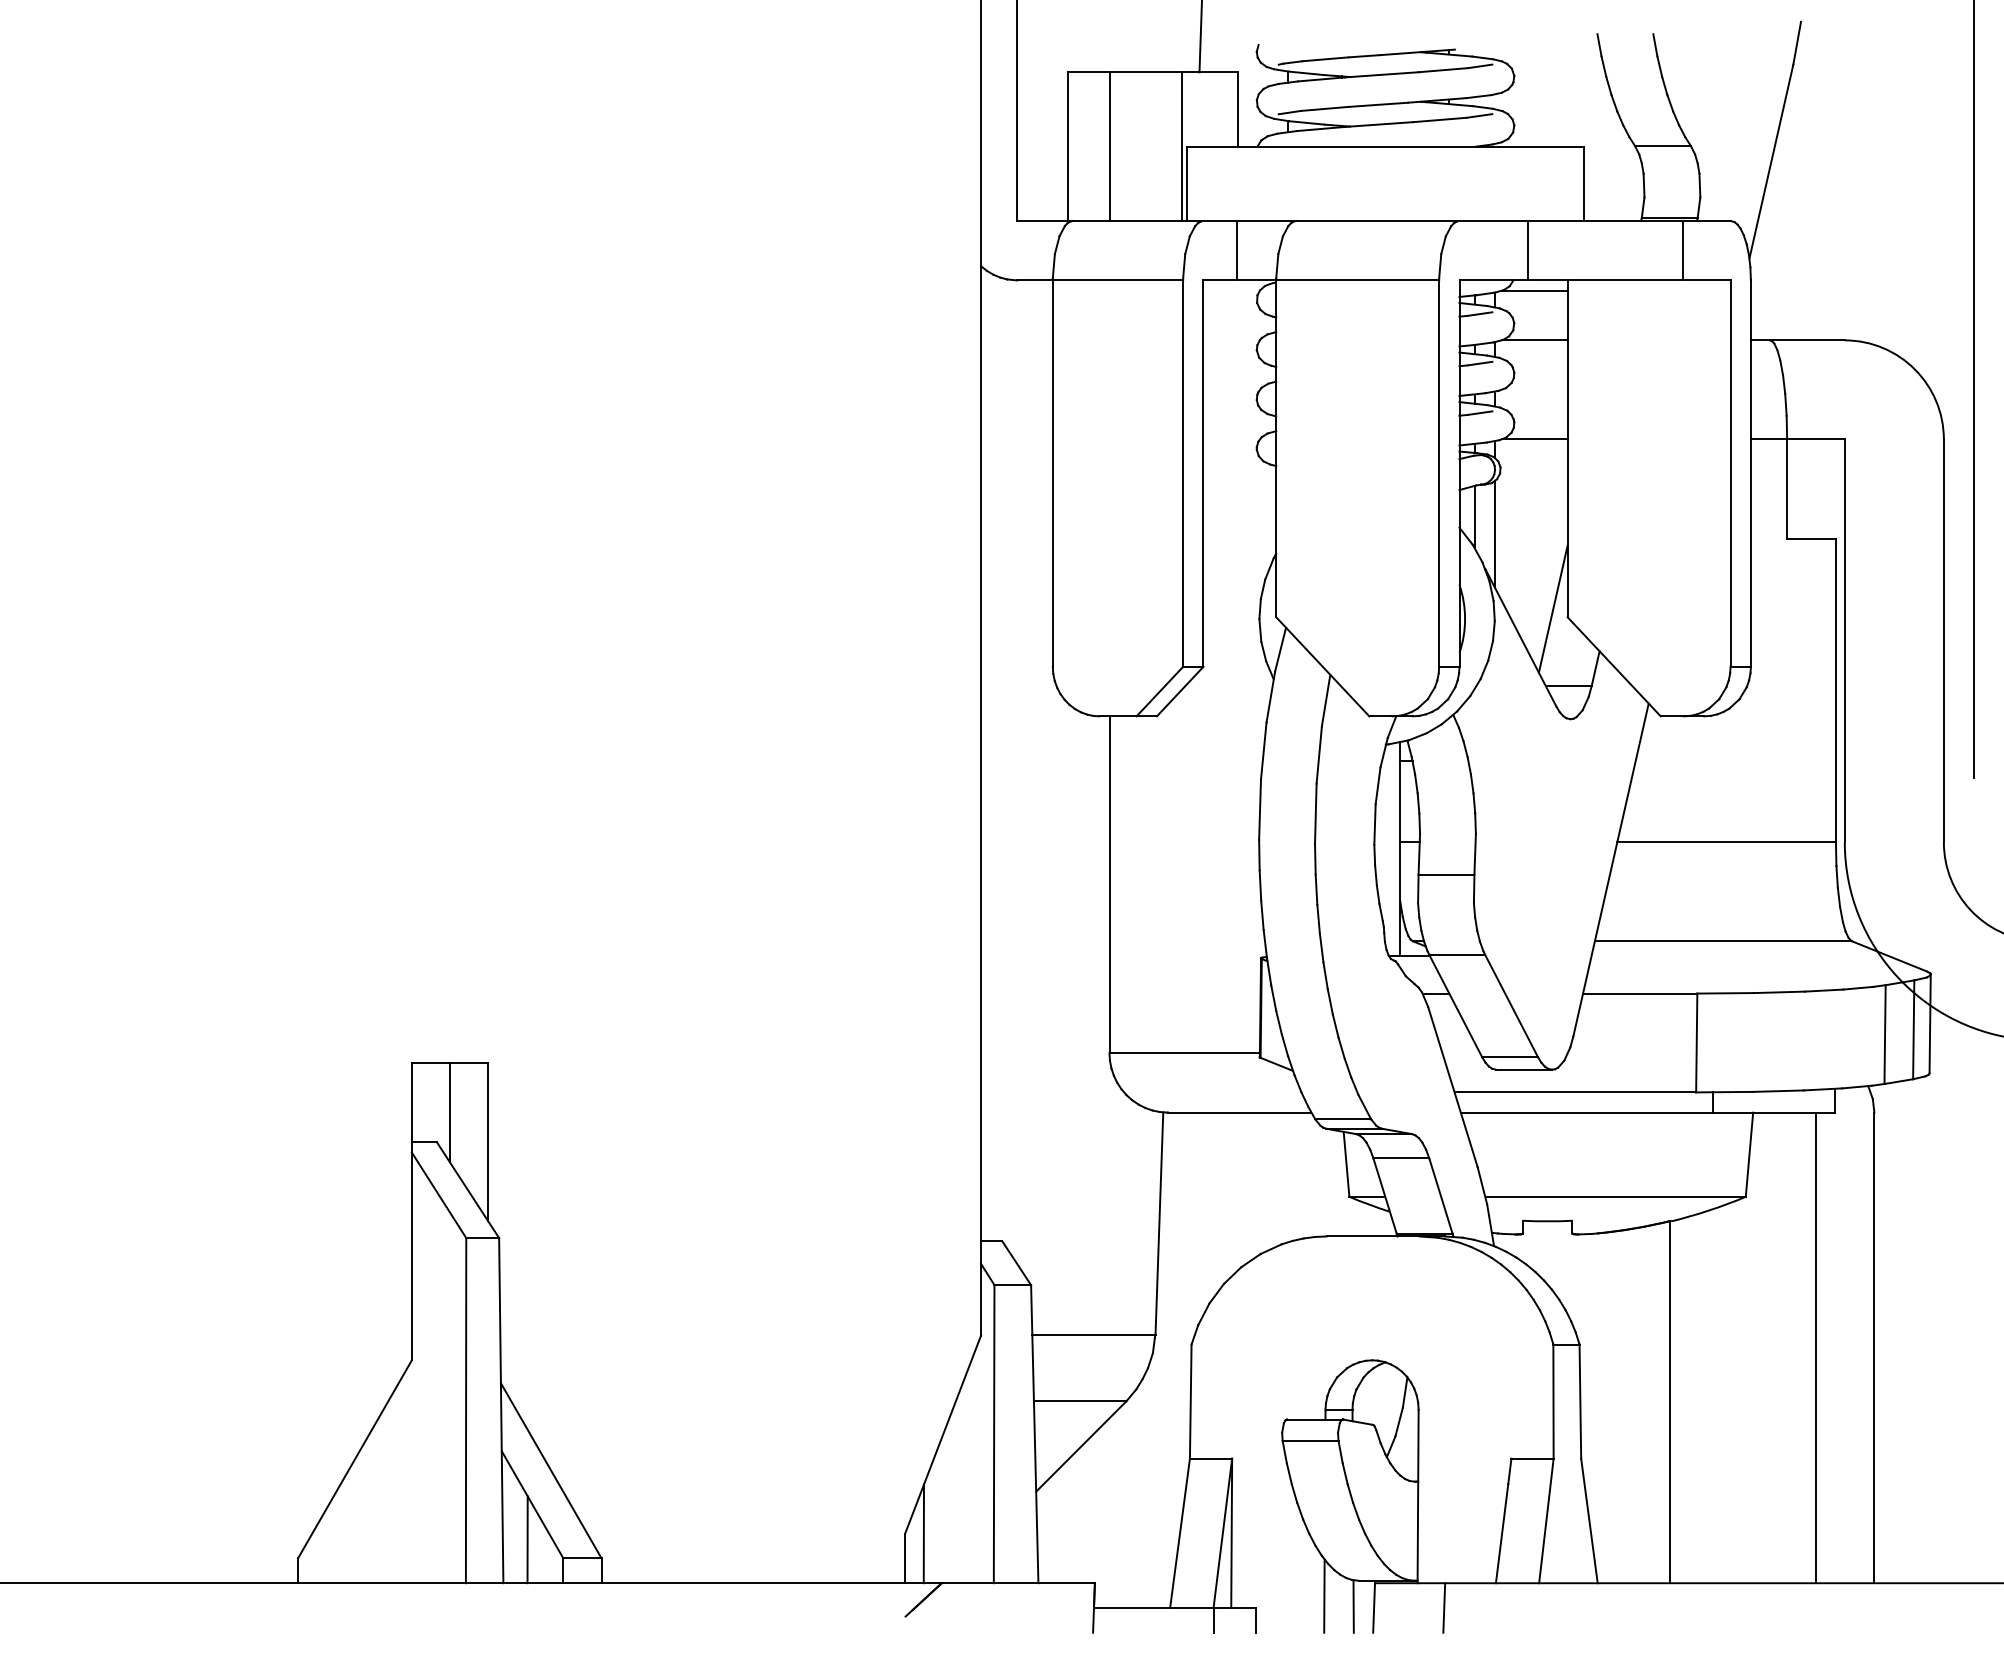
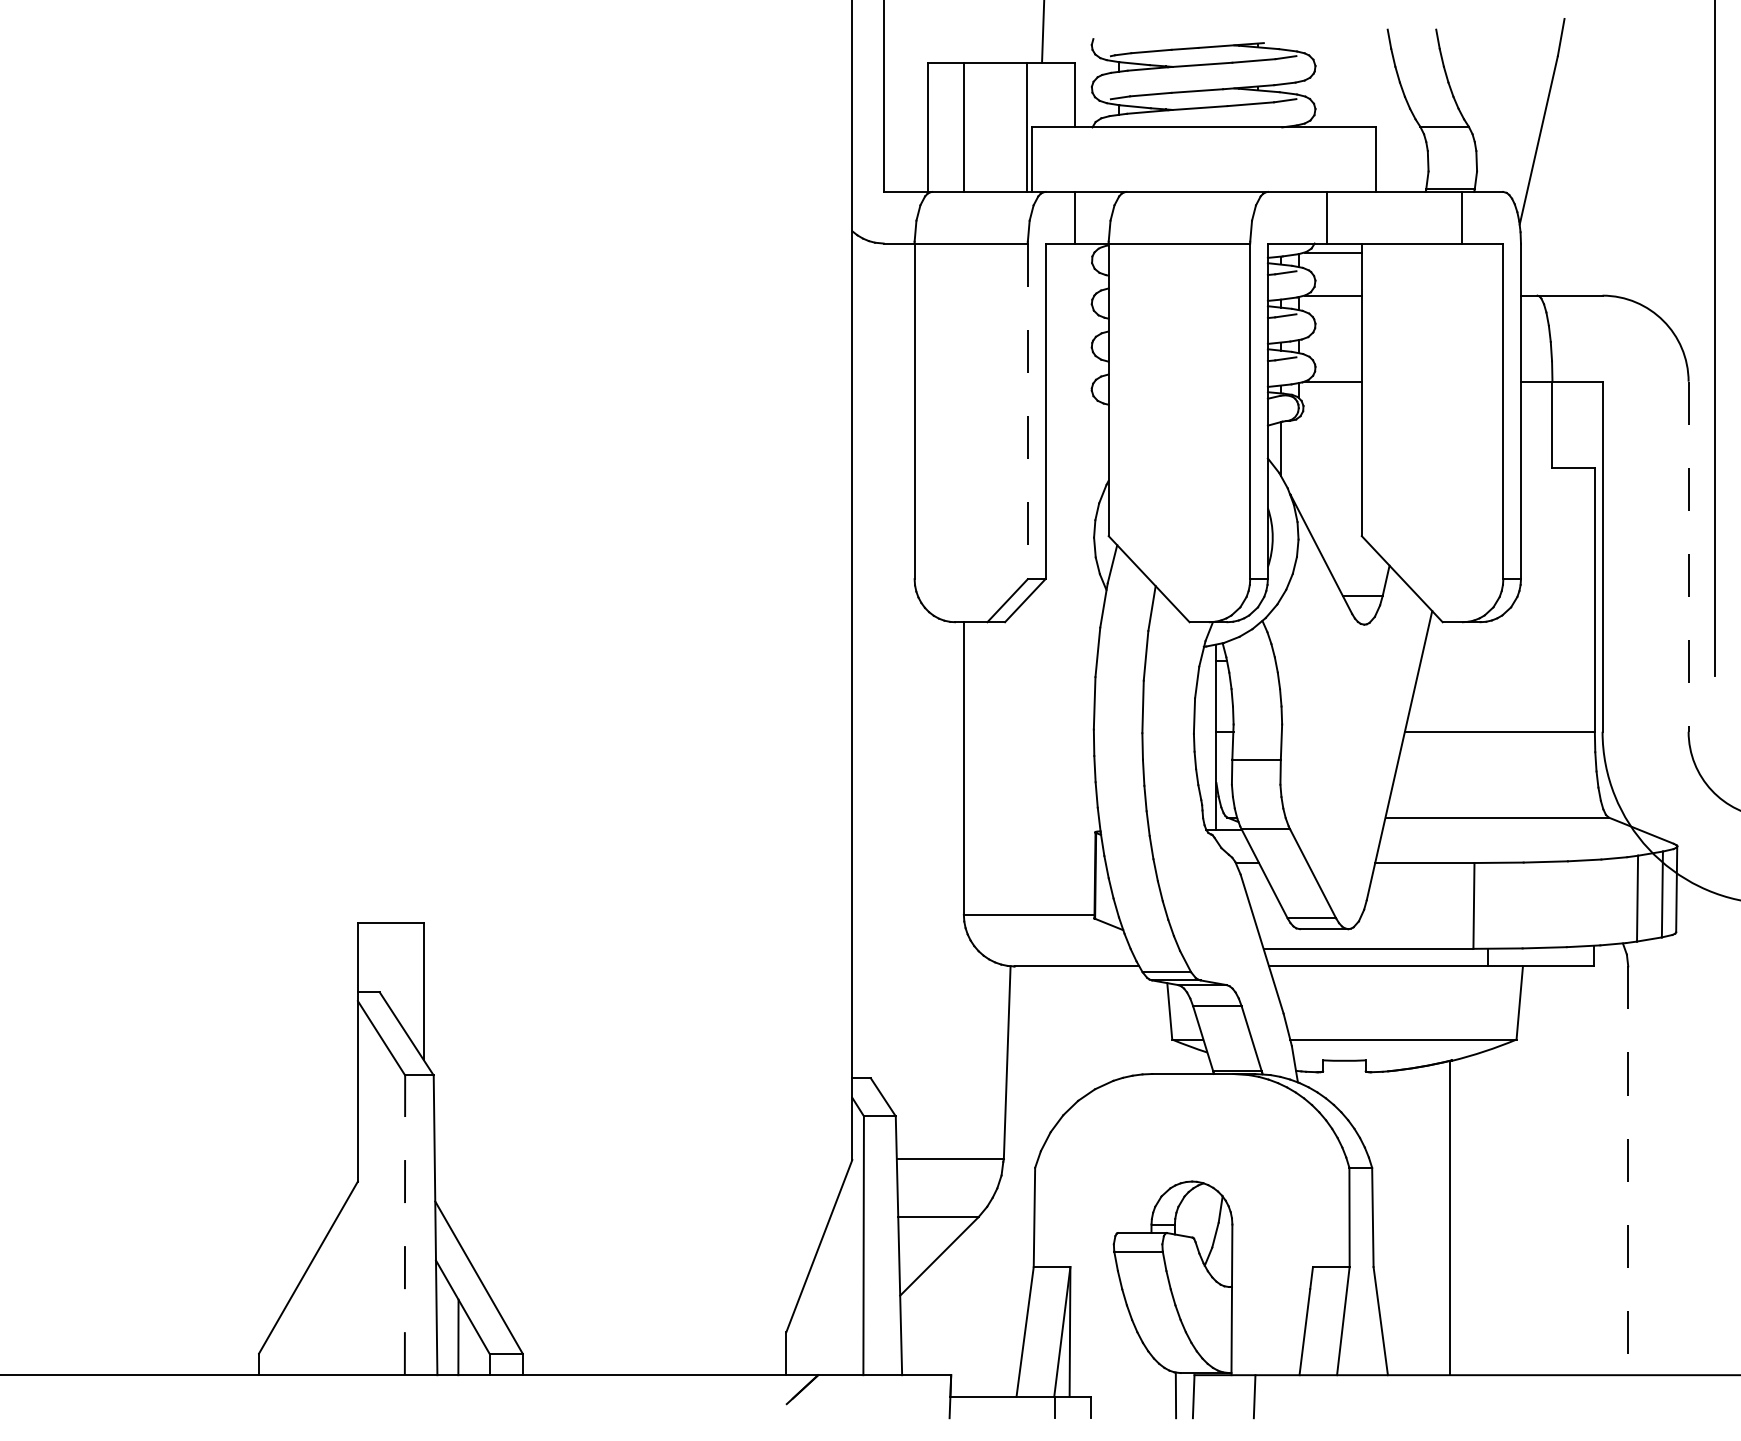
line: (1183, 474) -> (1028, 412), solid -> dashed
line: (1494, 534) -> (1298, 464), removed
line: (1552, 608) -> (1348, 528), removed
line: (1943, 641) -> (1688, 557), solid -> dashed
line: (449, 1112) -> (390, 966), removed
line: (1815, 1347) -> (1577, 1170), removed
line: (1874, 1348) -> (1628, 1171), solid -> dashed
line: (466, 1410) -> (405, 1225), solid -> dashed
line: (923, 1533) -> (802, 1331), removed
line: (1324, 1595) -> (1150, 1385), removed

